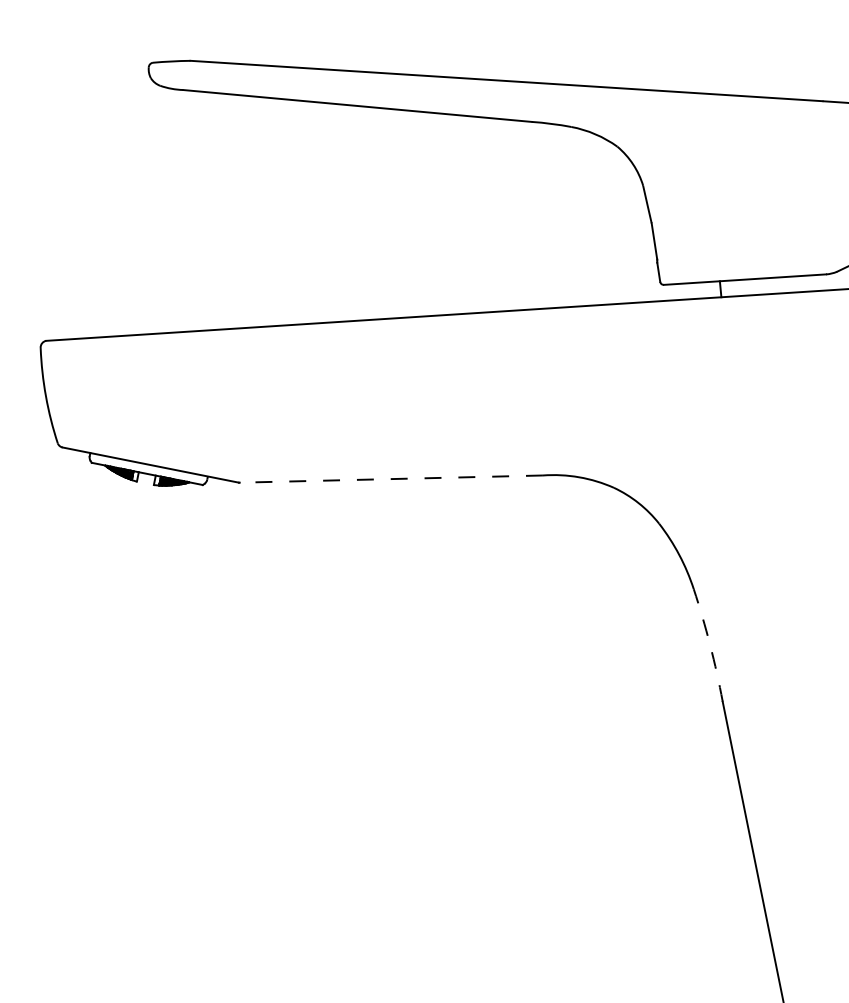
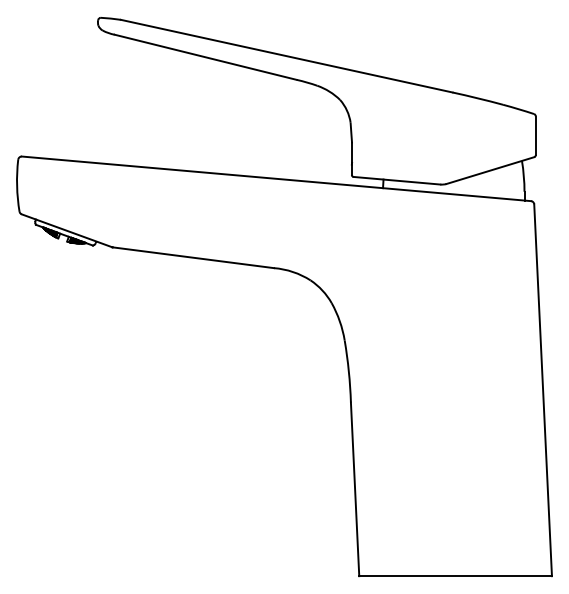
line: (389, 478) -> (192, 257), dashed -> solid
arc: (709, 645) -> (348, 371), dashed -> solid

